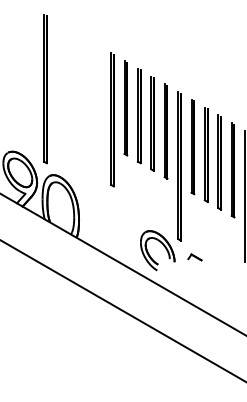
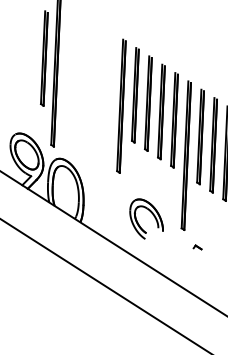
part: (32, 75) -> (43, 58), added
part: (163, 246) -> (152, 215), moved
part: (194, 257) -> (197, 247), size x0.6

